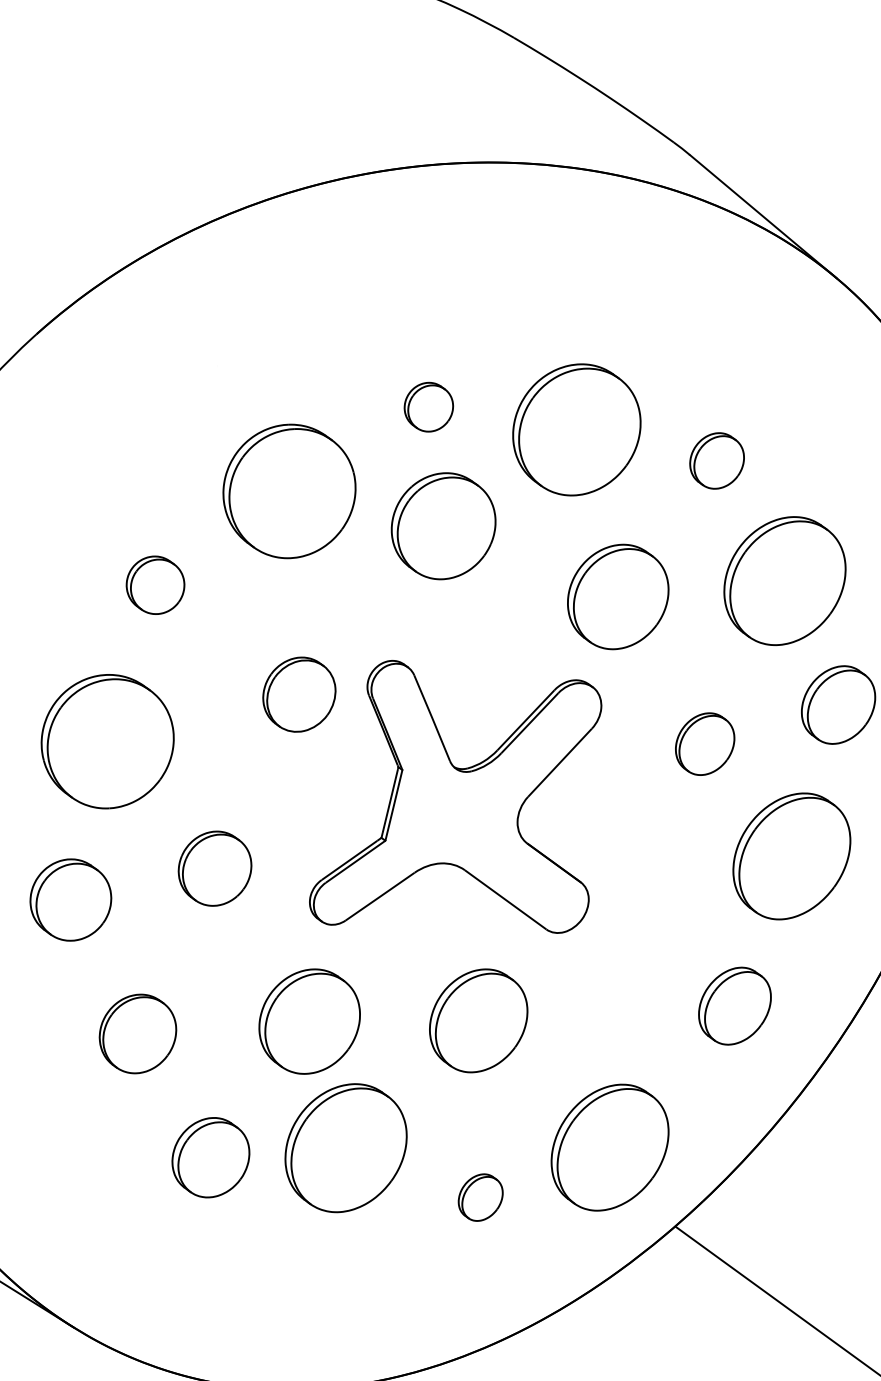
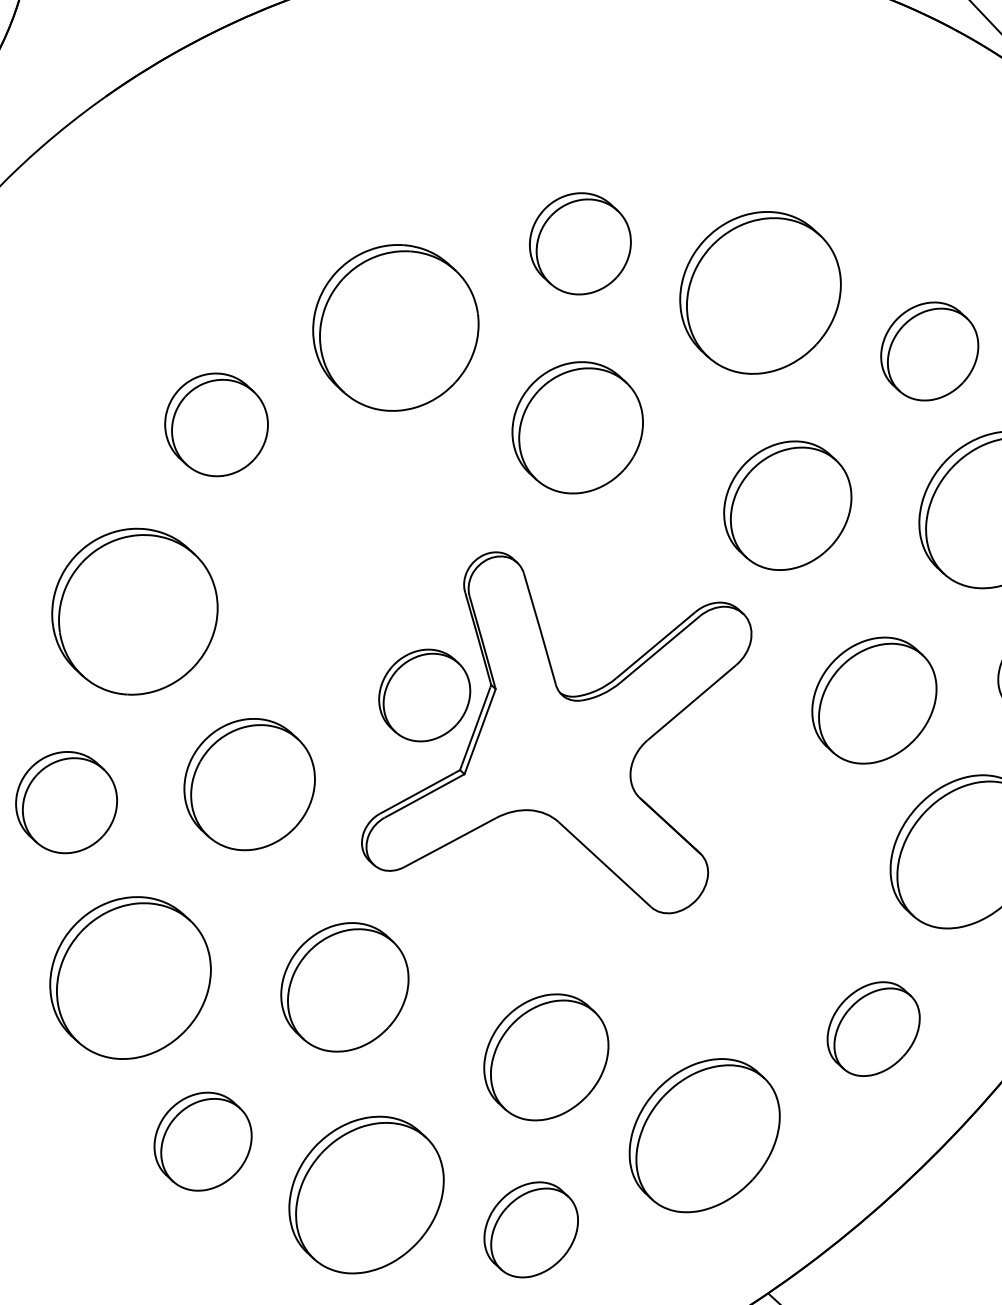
part: (428, 406) -> (580, 242), size x1.67
part: (716, 460) -> (928, 350), size x1.43
part: (443, 526) -> (577, 428), moved
part: (155, 585) -> (216, 425), size x1.43
part: (299, 694) -> (424, 695), moved
part: (704, 743) -> (873, 699), size x1.67
part: (214, 868) -> (248, 784), size x1.43
part: (478, 1020) -> (546, 1056), moved
part: (137, 1033) -> (129, 977), size x1.67
part: (609, 1147) -> (703, 1135), moved
part: (345, 1148) -> (365, 1195), moved
part: (480, 1197) -> (531, 1229), size x1.67

